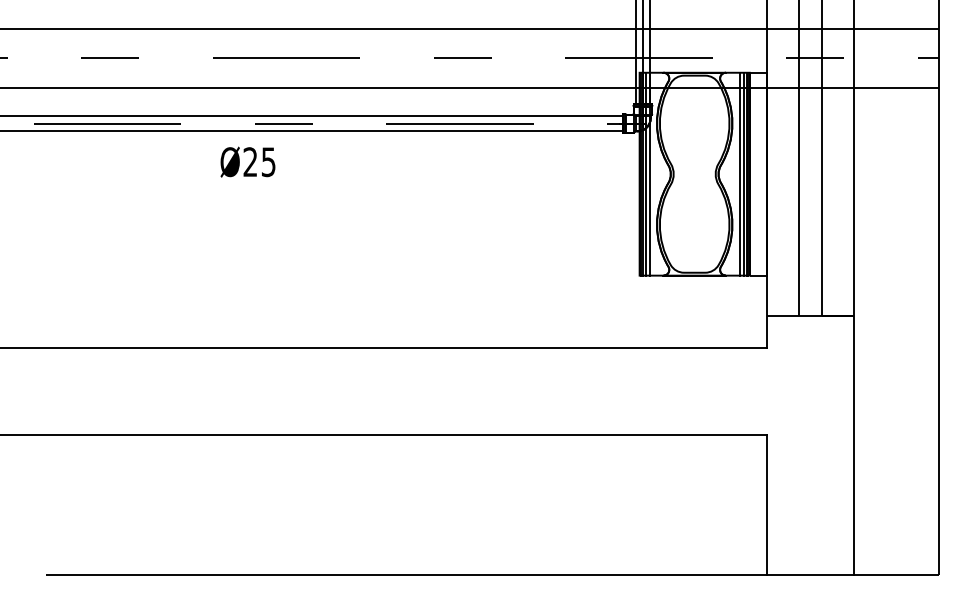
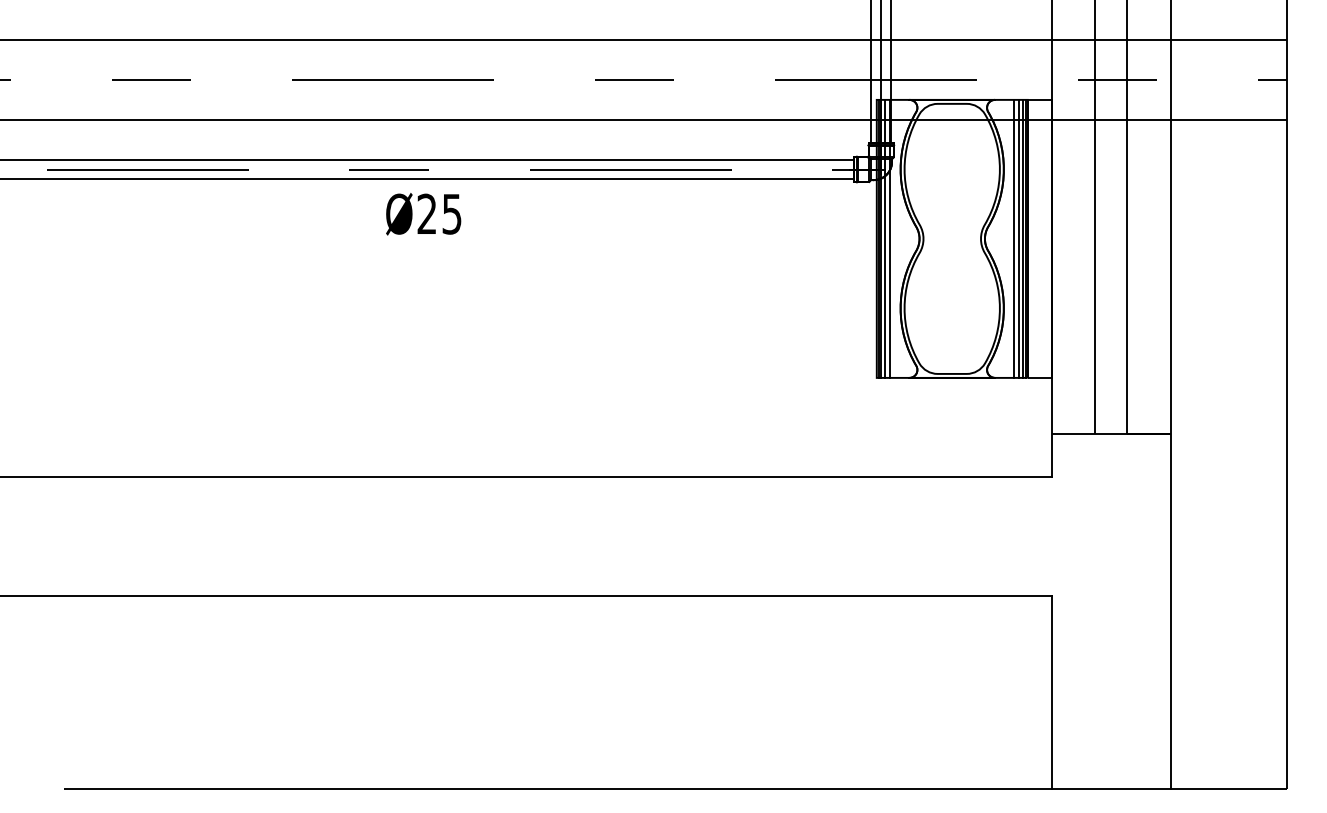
text: (247, 161) -> (422, 213), moved

